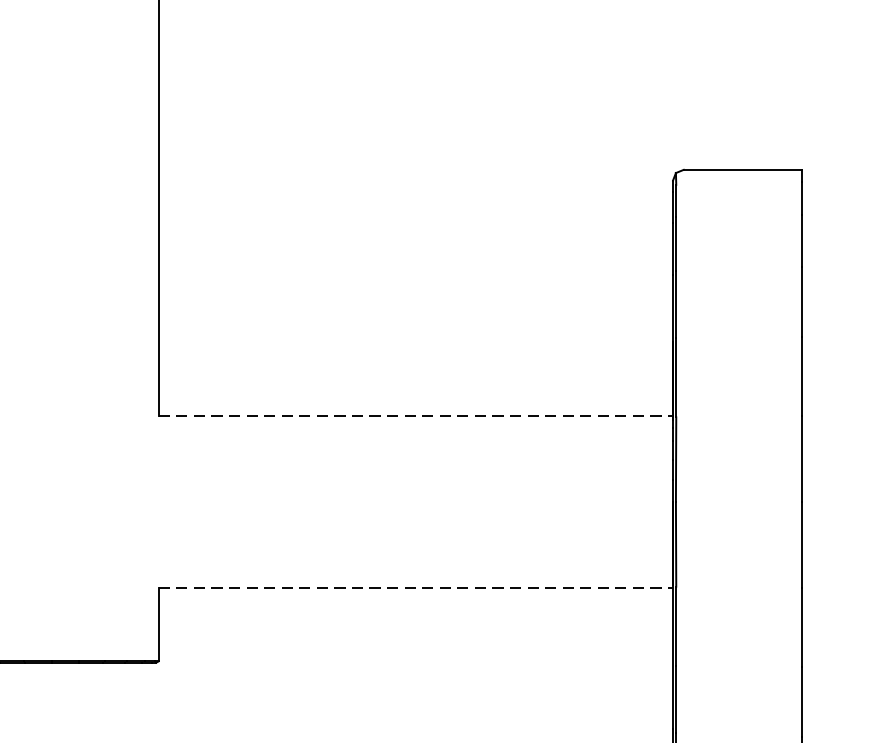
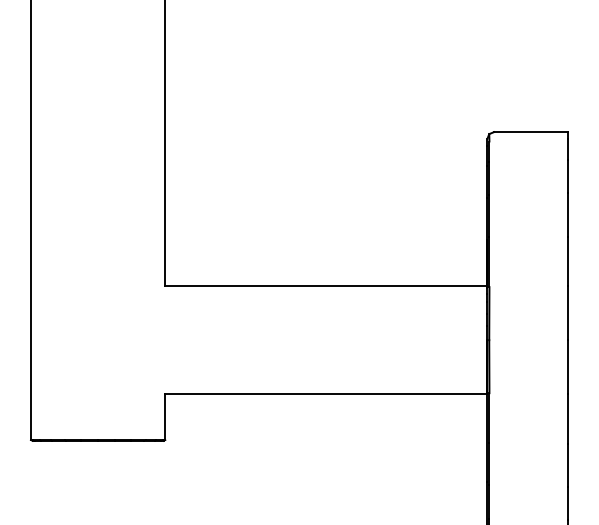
line: (416, 416) -> (326, 286), dashed -> solid
line: (416, 587) -> (326, 393), dashed -> solid

